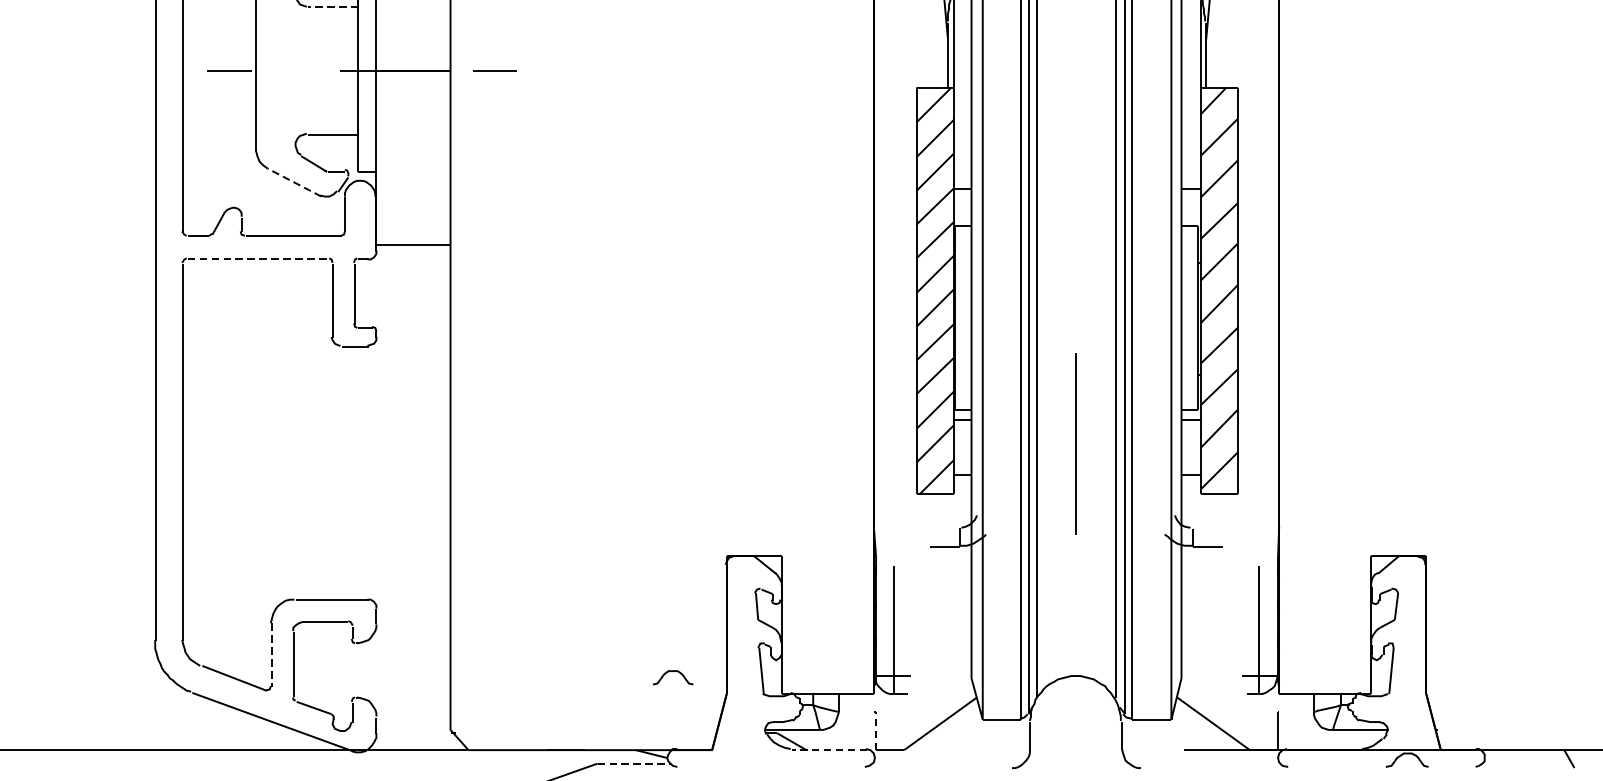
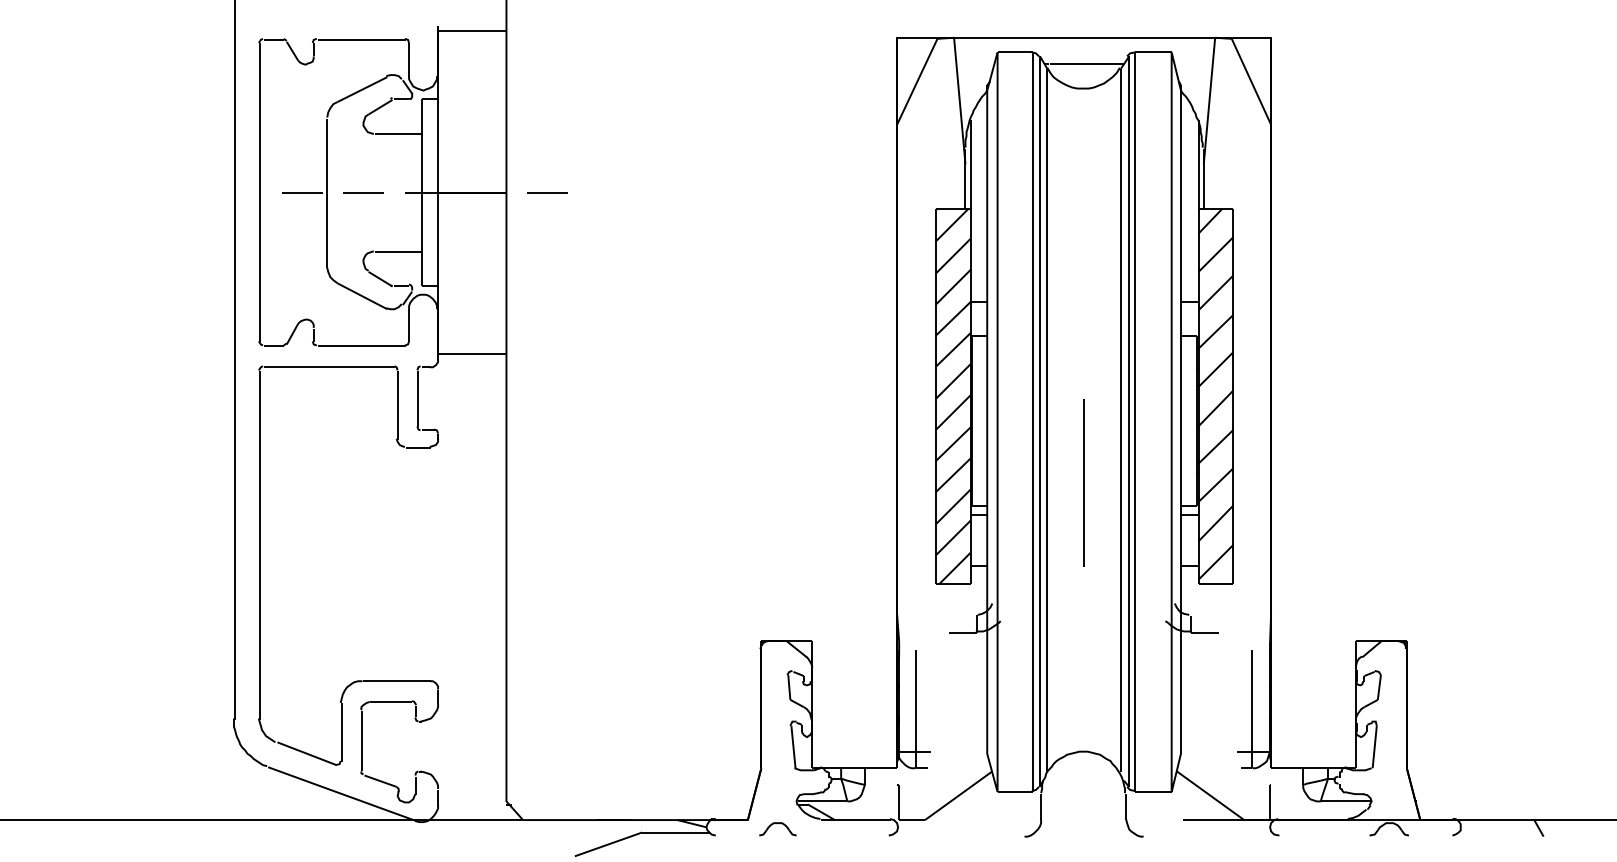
line: (332, 7) -> (397, 134), dashed -> solid
line: (295, 70) -> (363, 192), added
line: (294, 182) -> (362, 296), dashed -> solid
line: (258, 259) -> (329, 367), dashed -> solid
line: (1075, 442) -> (1083, 482), moved
line: (271, 655) -> (341, 732), dashed -> solid
part: (672, 678) -> (777, 829), moved
line: (876, 731) -> (899, 802), dashed -> solid
line: (829, 750) -> (856, 820), dashed -> solid
line: (633, 763) -> (675, 832), dashed -> solid

